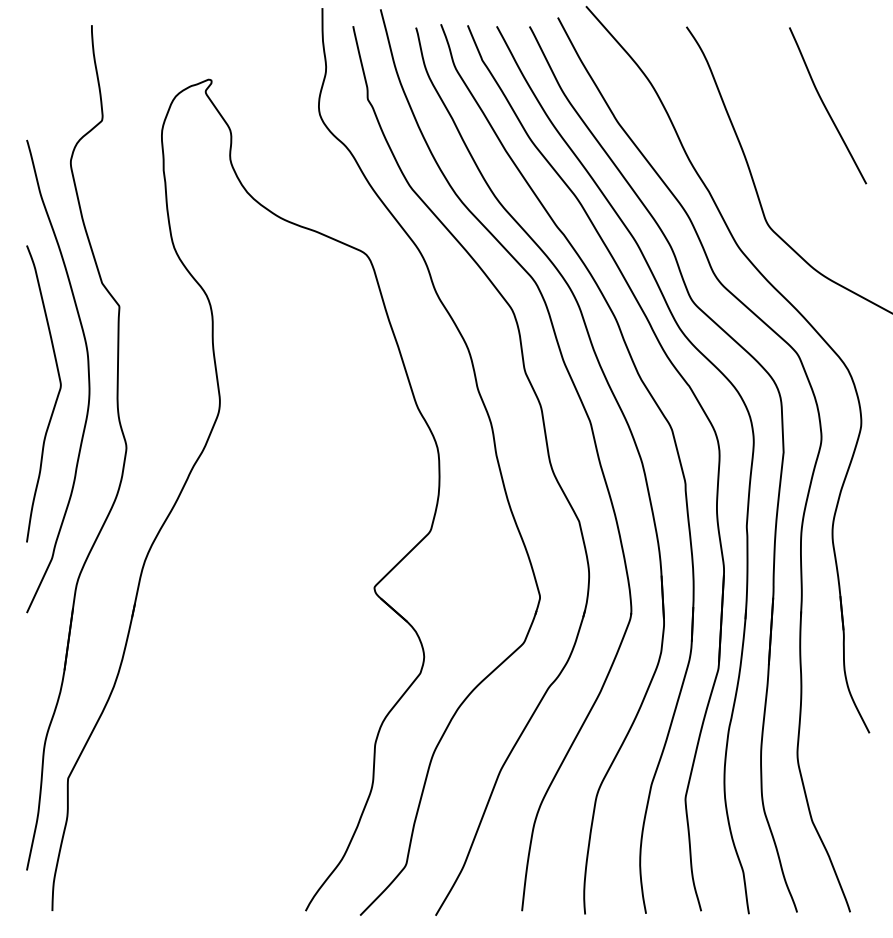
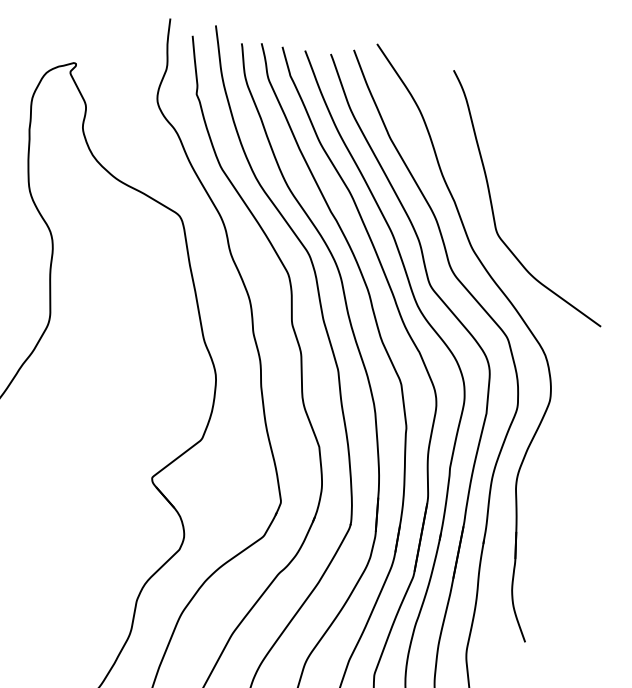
curve: (826, 107) -> (555, 147), removed

